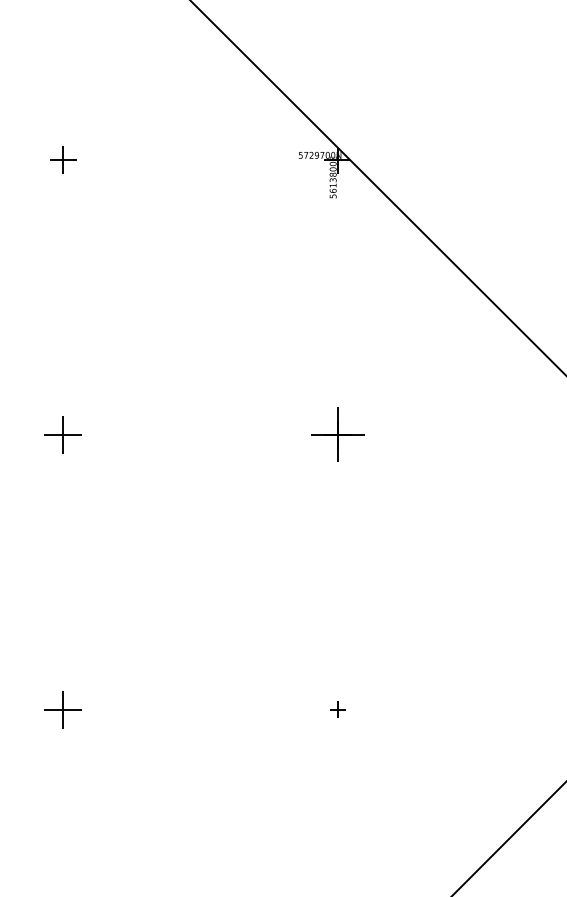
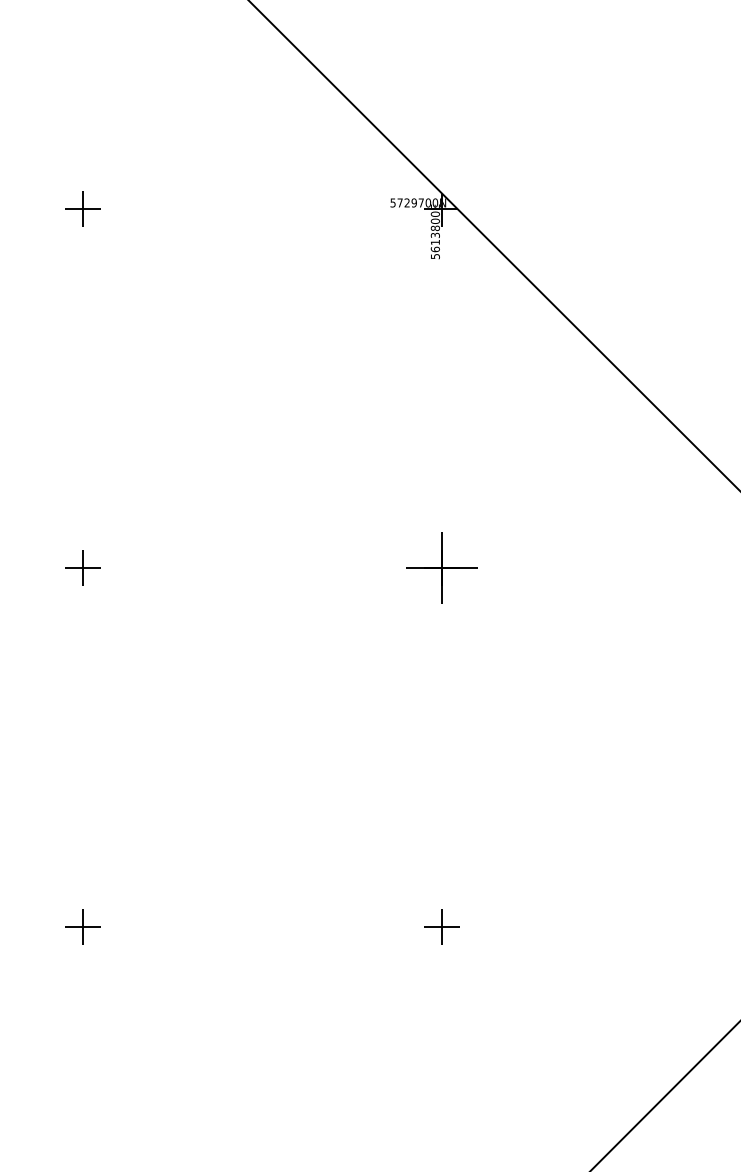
part: (63, 434) -> (83, 567), size x0.71
part: (63, 709) -> (83, 927), size x0.71
part: (337, 709) -> (441, 927), size x1.67

